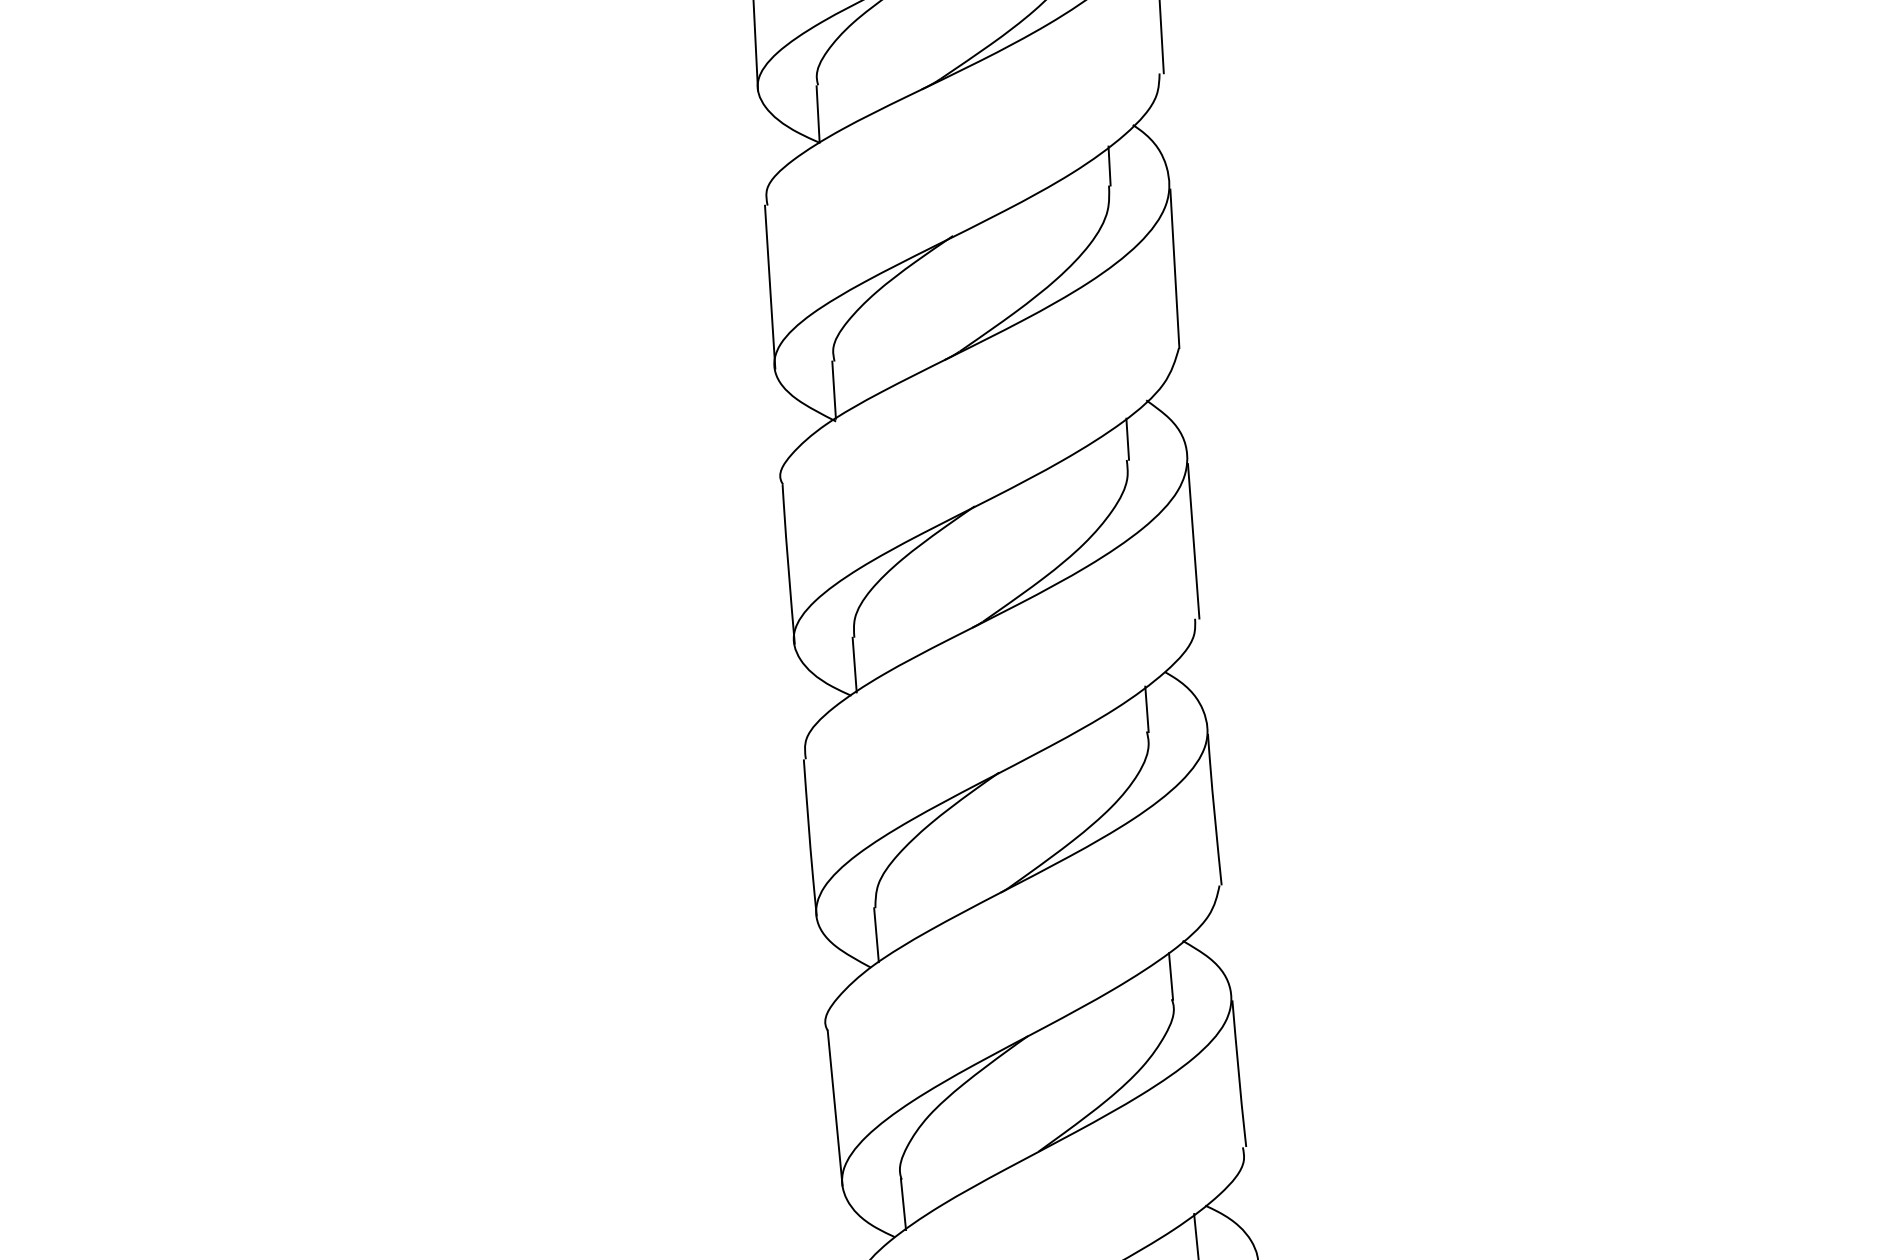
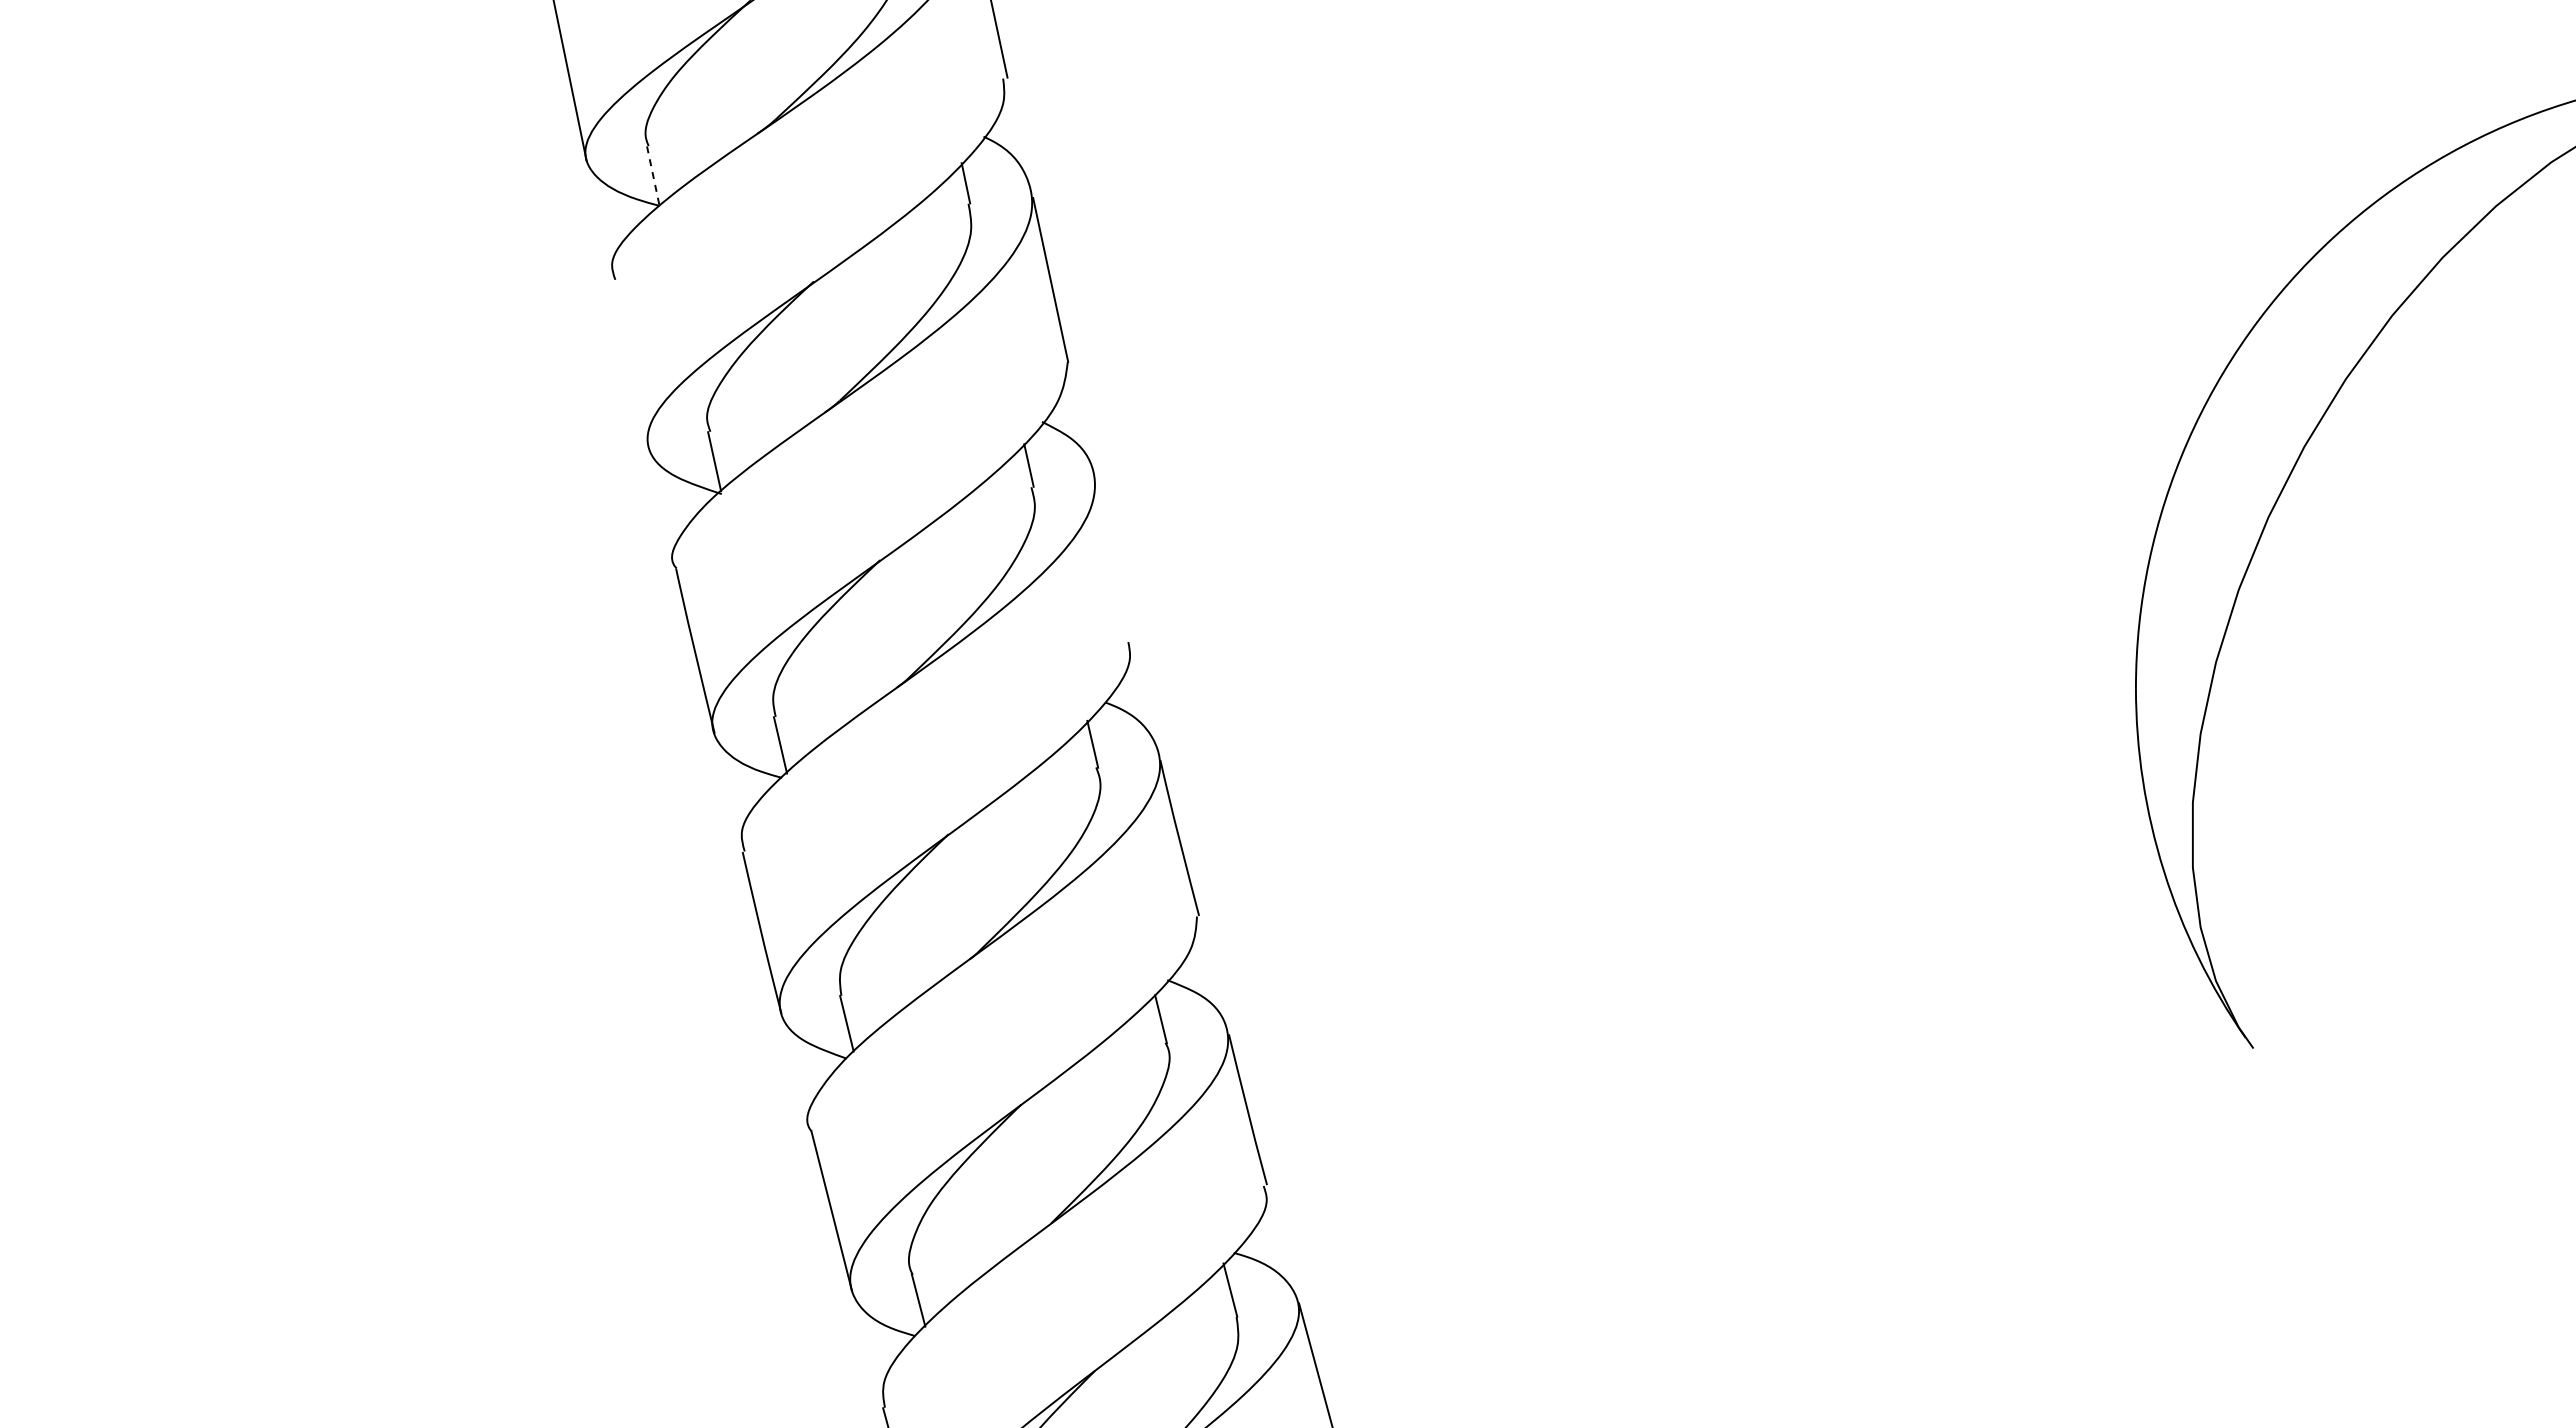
line: (818, 115) -> (653, 177), solid -> dashed
line: (769, 287) -> (630, 364), removed
line: (1192, 541) -> (1113, 561), removed

